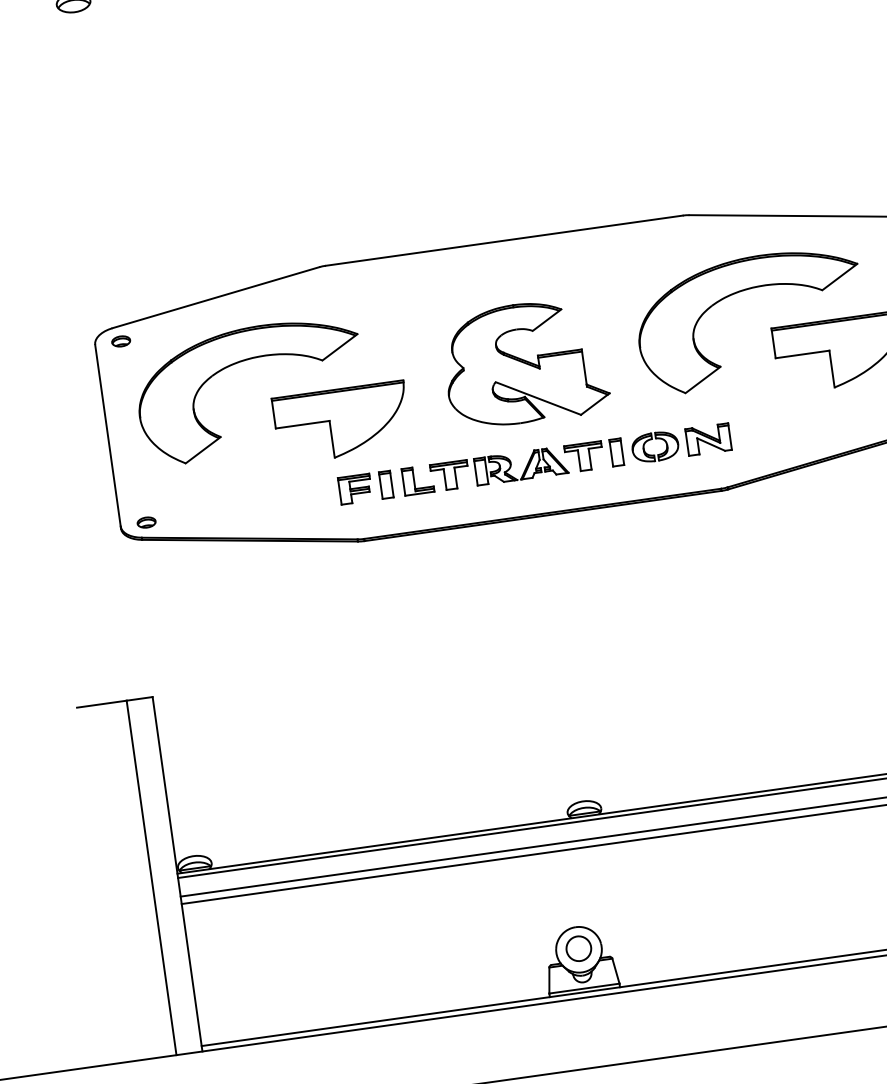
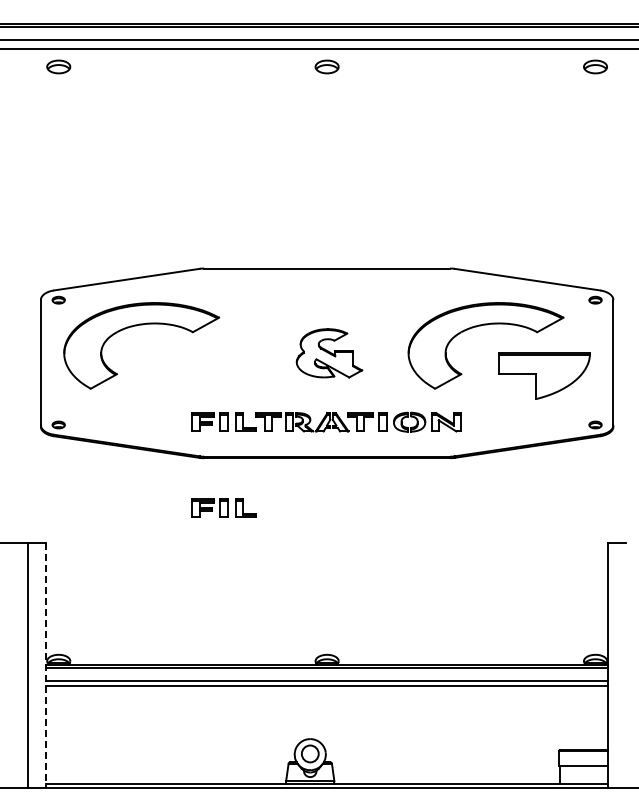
part: (525, 363) -> (329, 353), size x0.6
part: (342, 421) -> (200, 375), removed
part: (402, 608) -> (223, 507), added
line: (178, 875) -> (46, 666), solid -> dashed

